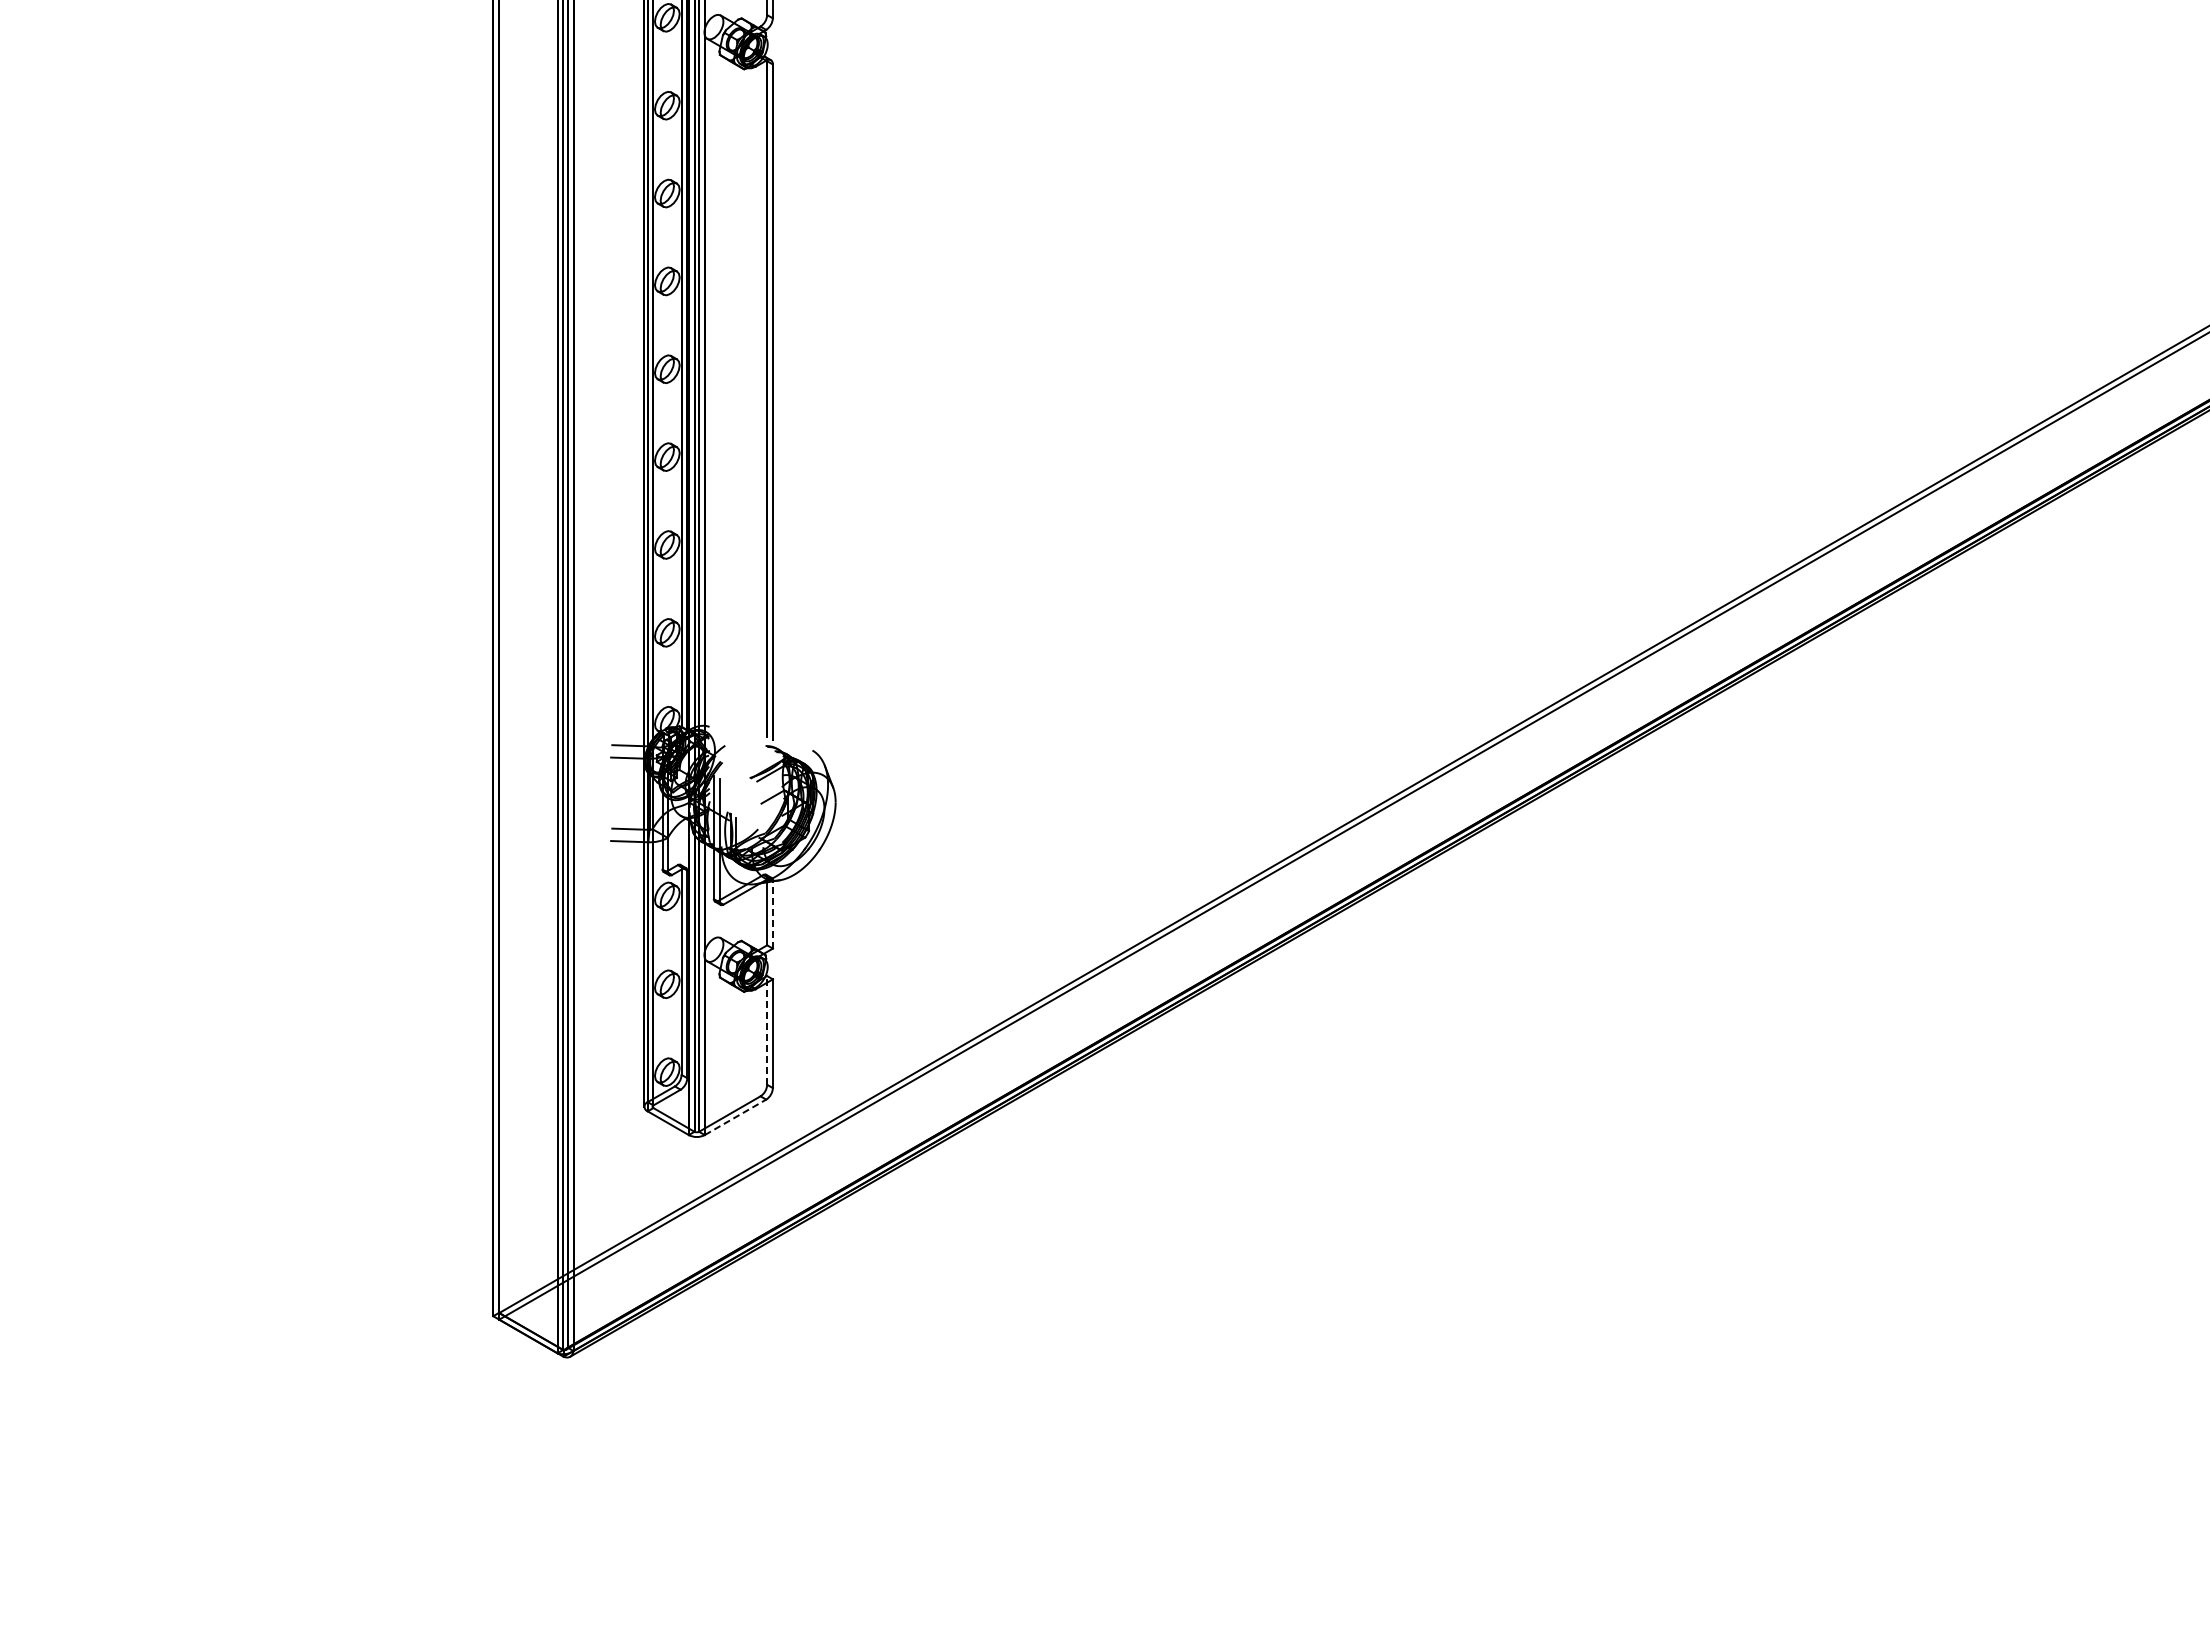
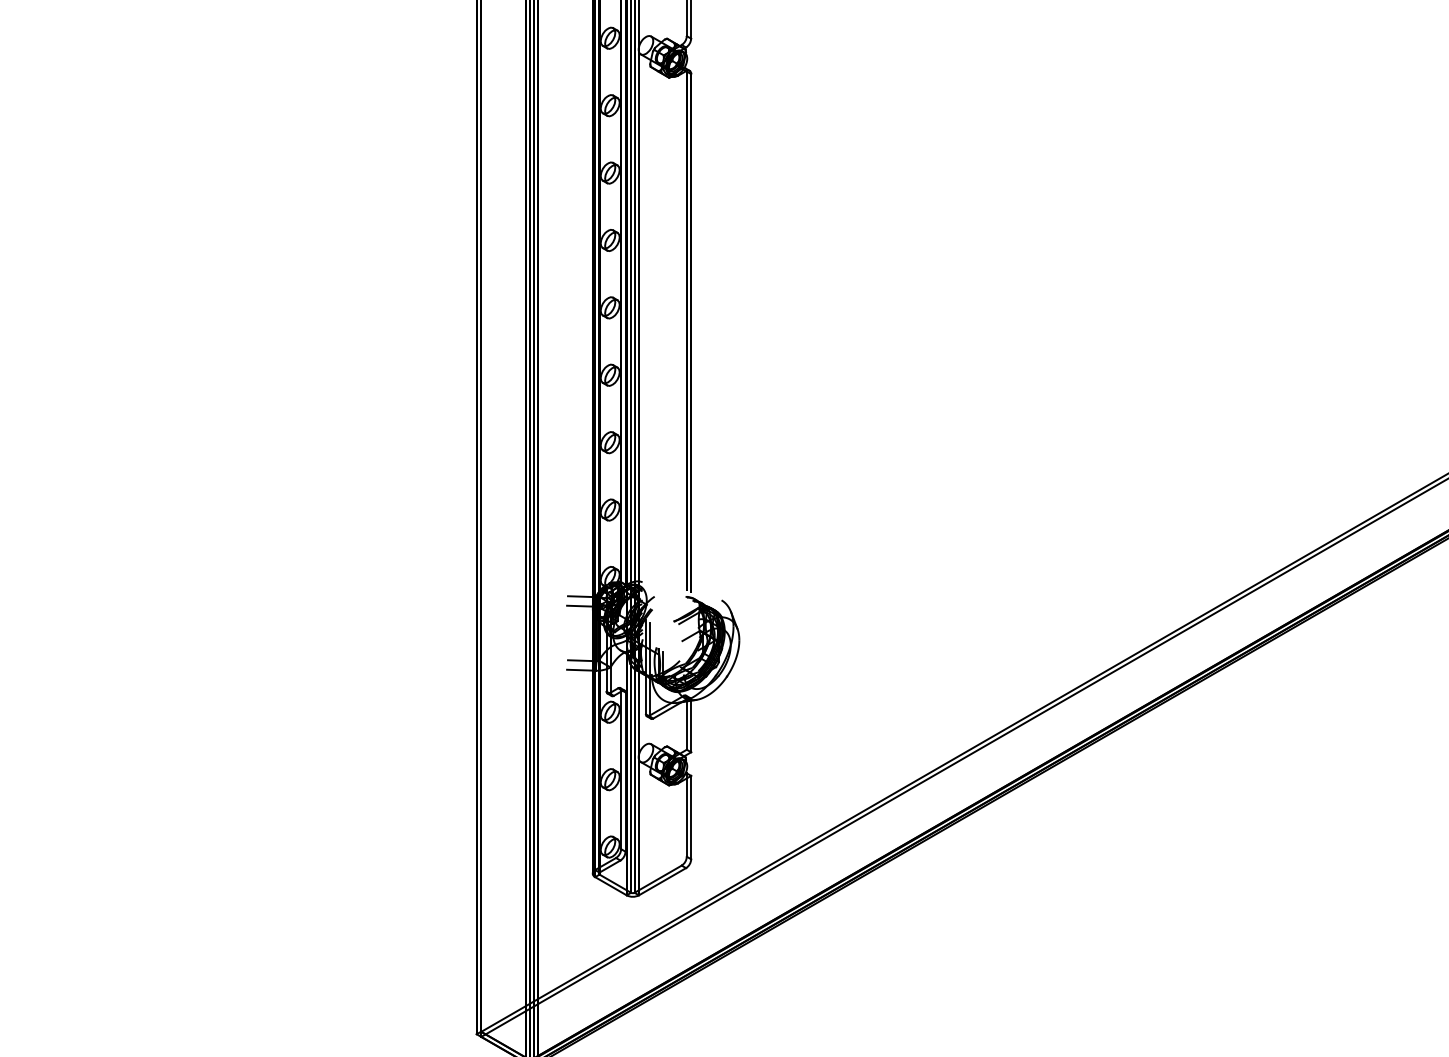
line: (772, 914) -> (690, 726), dashed -> solid
line: (767, 1029) -> (687, 814), dashed -> solid
line: (735, 1117) -> (662, 881), dashed -> solid

